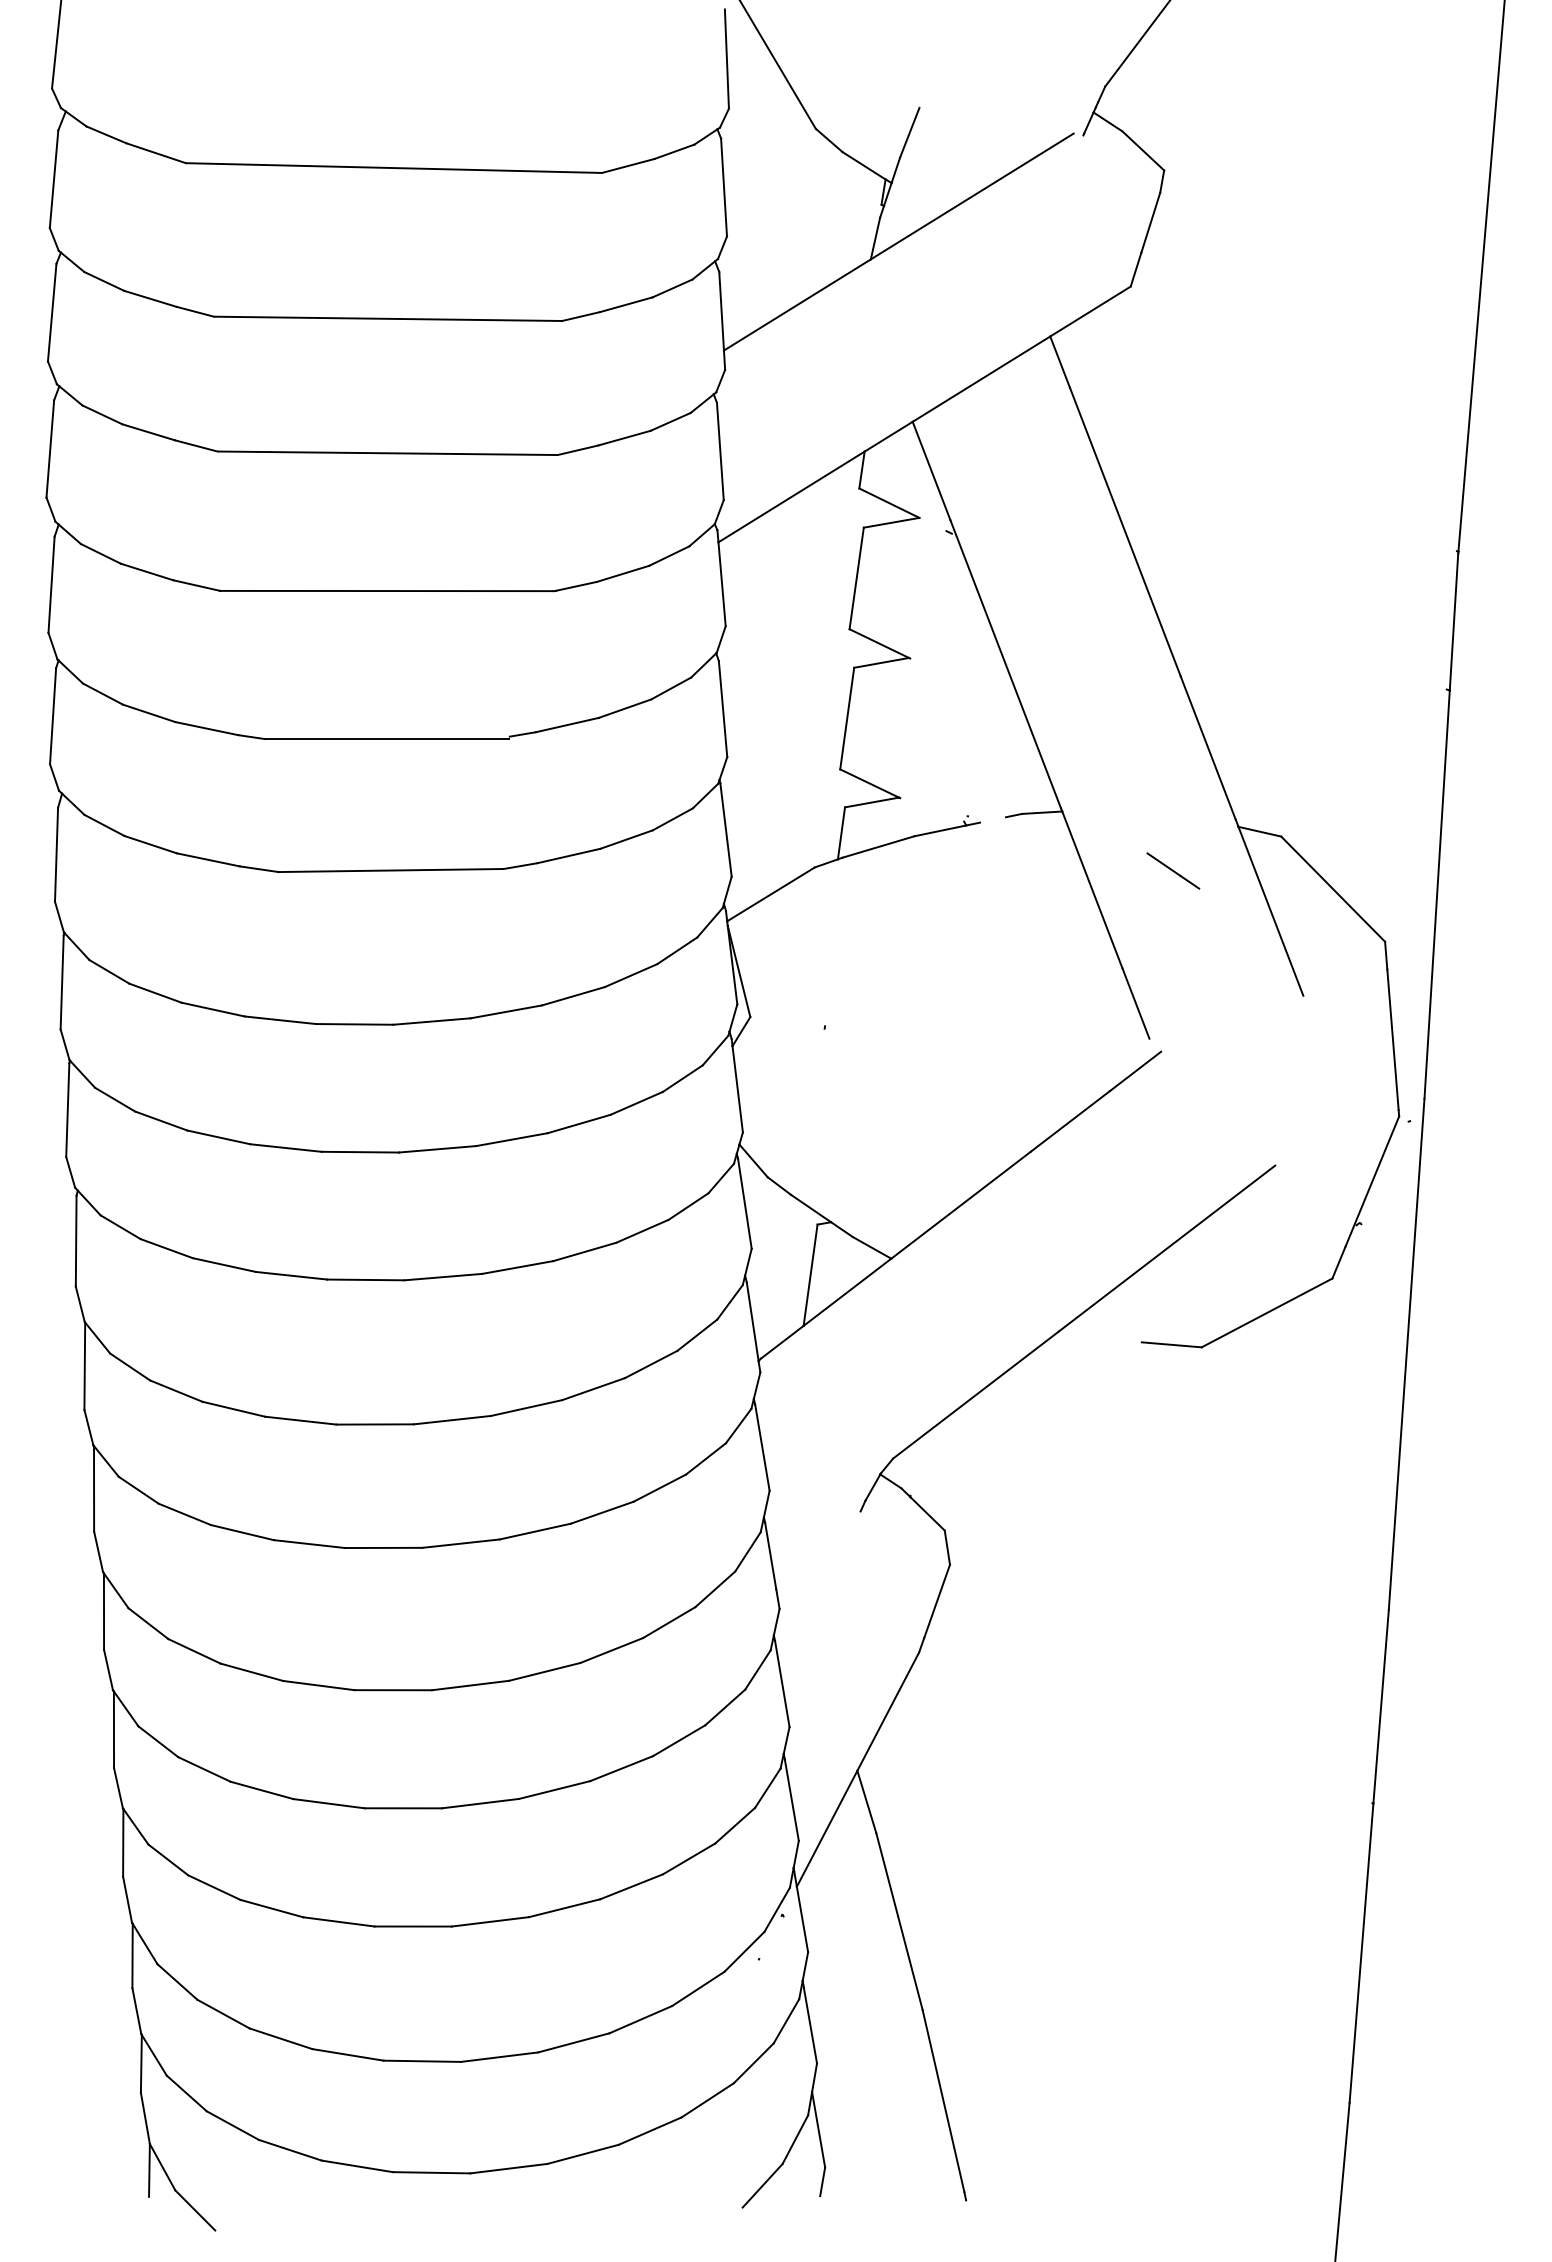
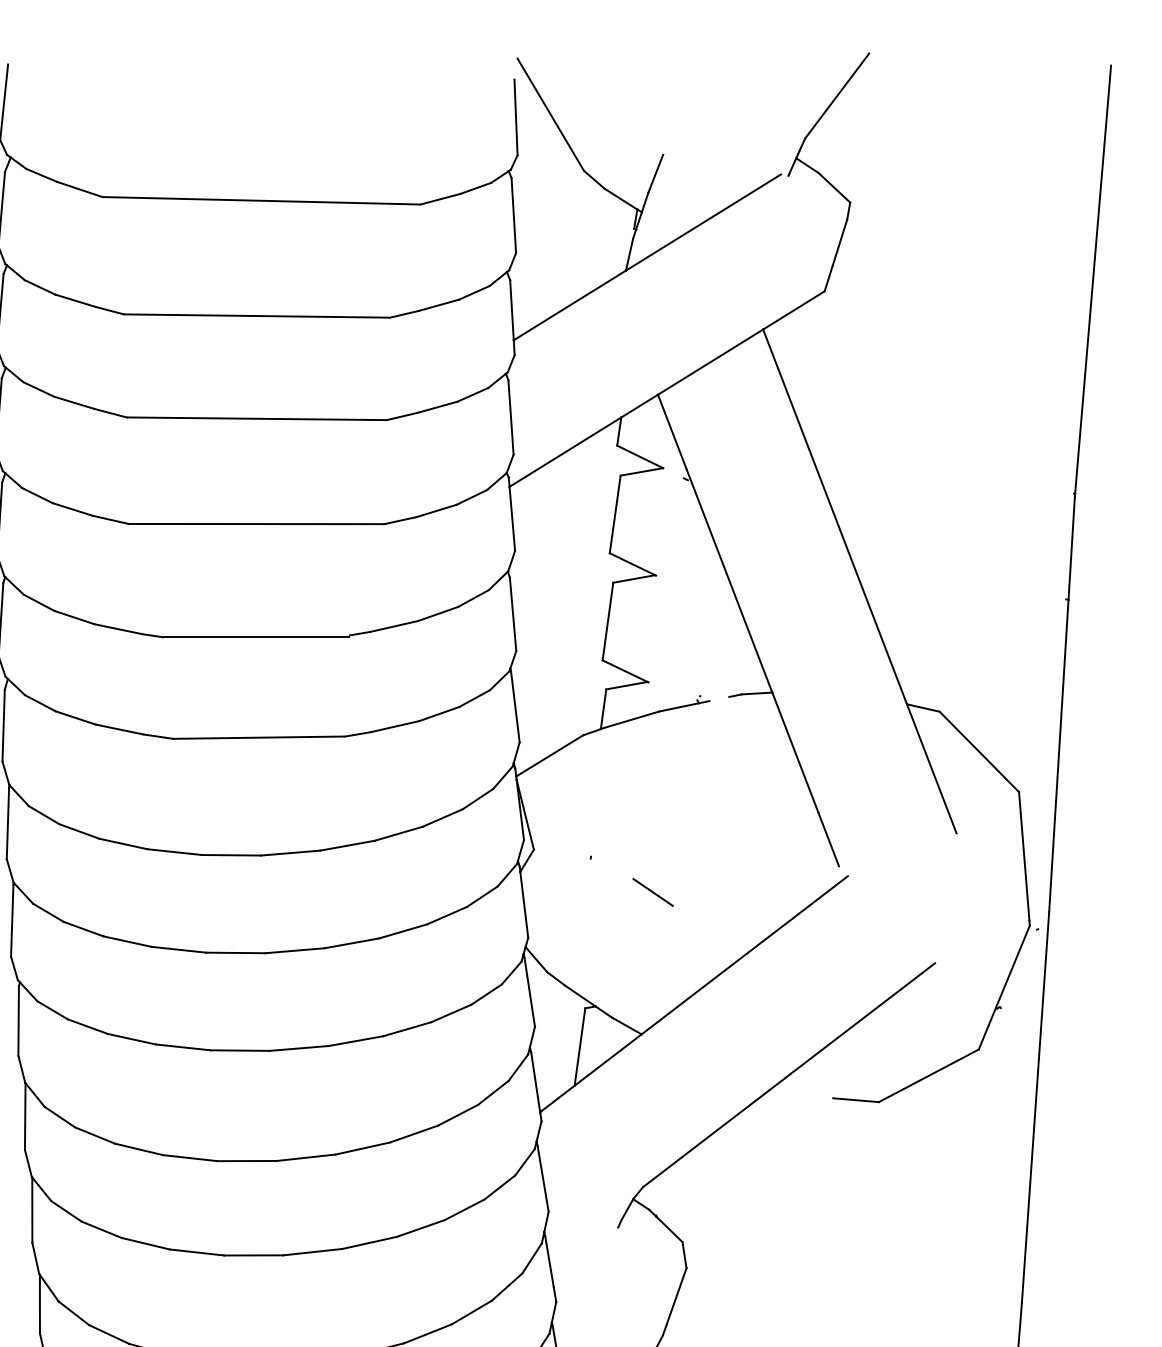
line: (1173, 870) -> (653, 892), moved

